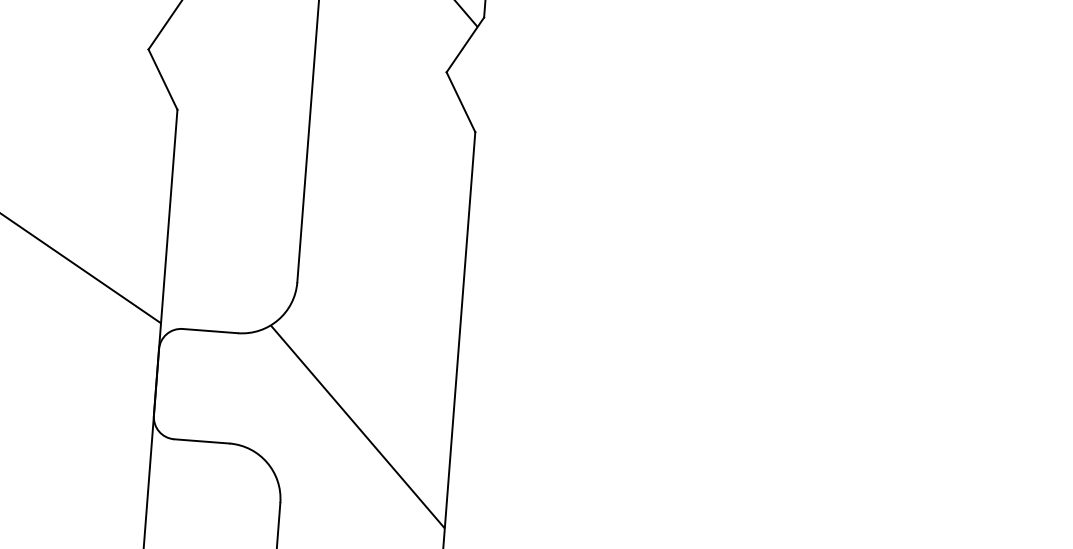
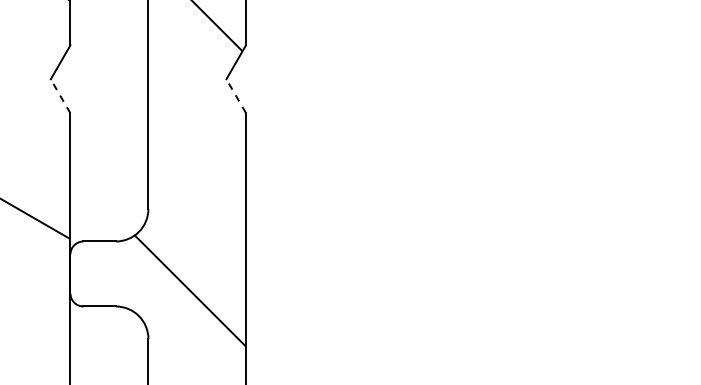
line: (162, 79) -> (60, 96), solid -> dashed
line: (459, 101) -> (235, 95), solid -> dashed

